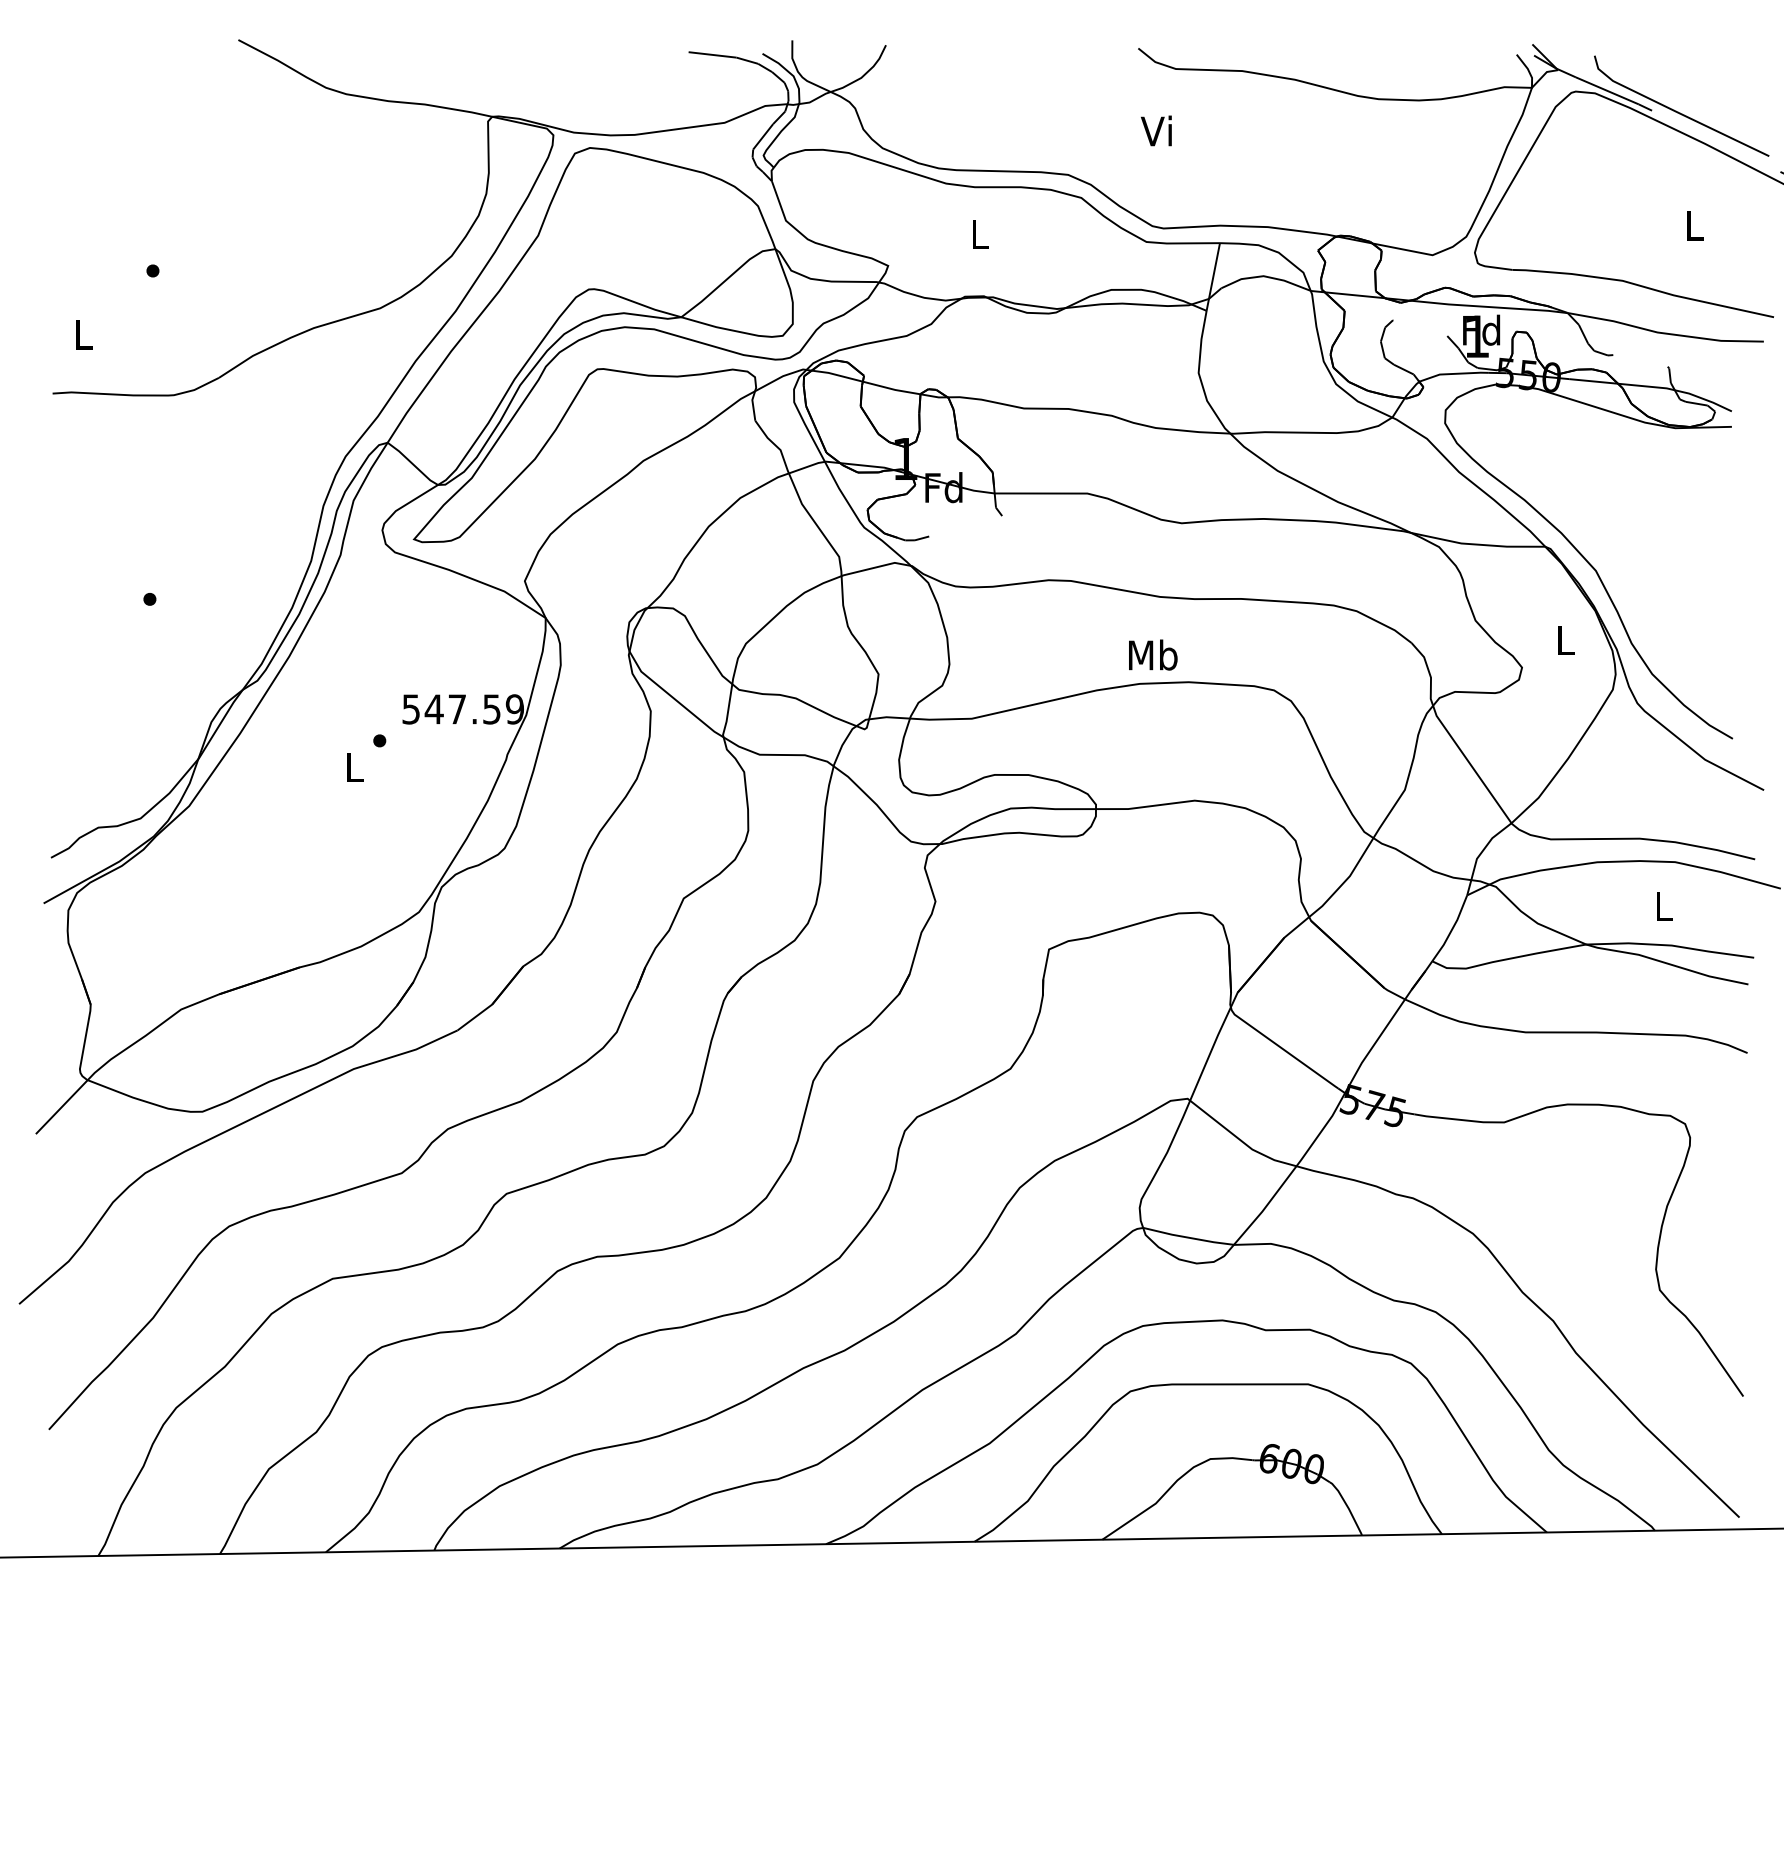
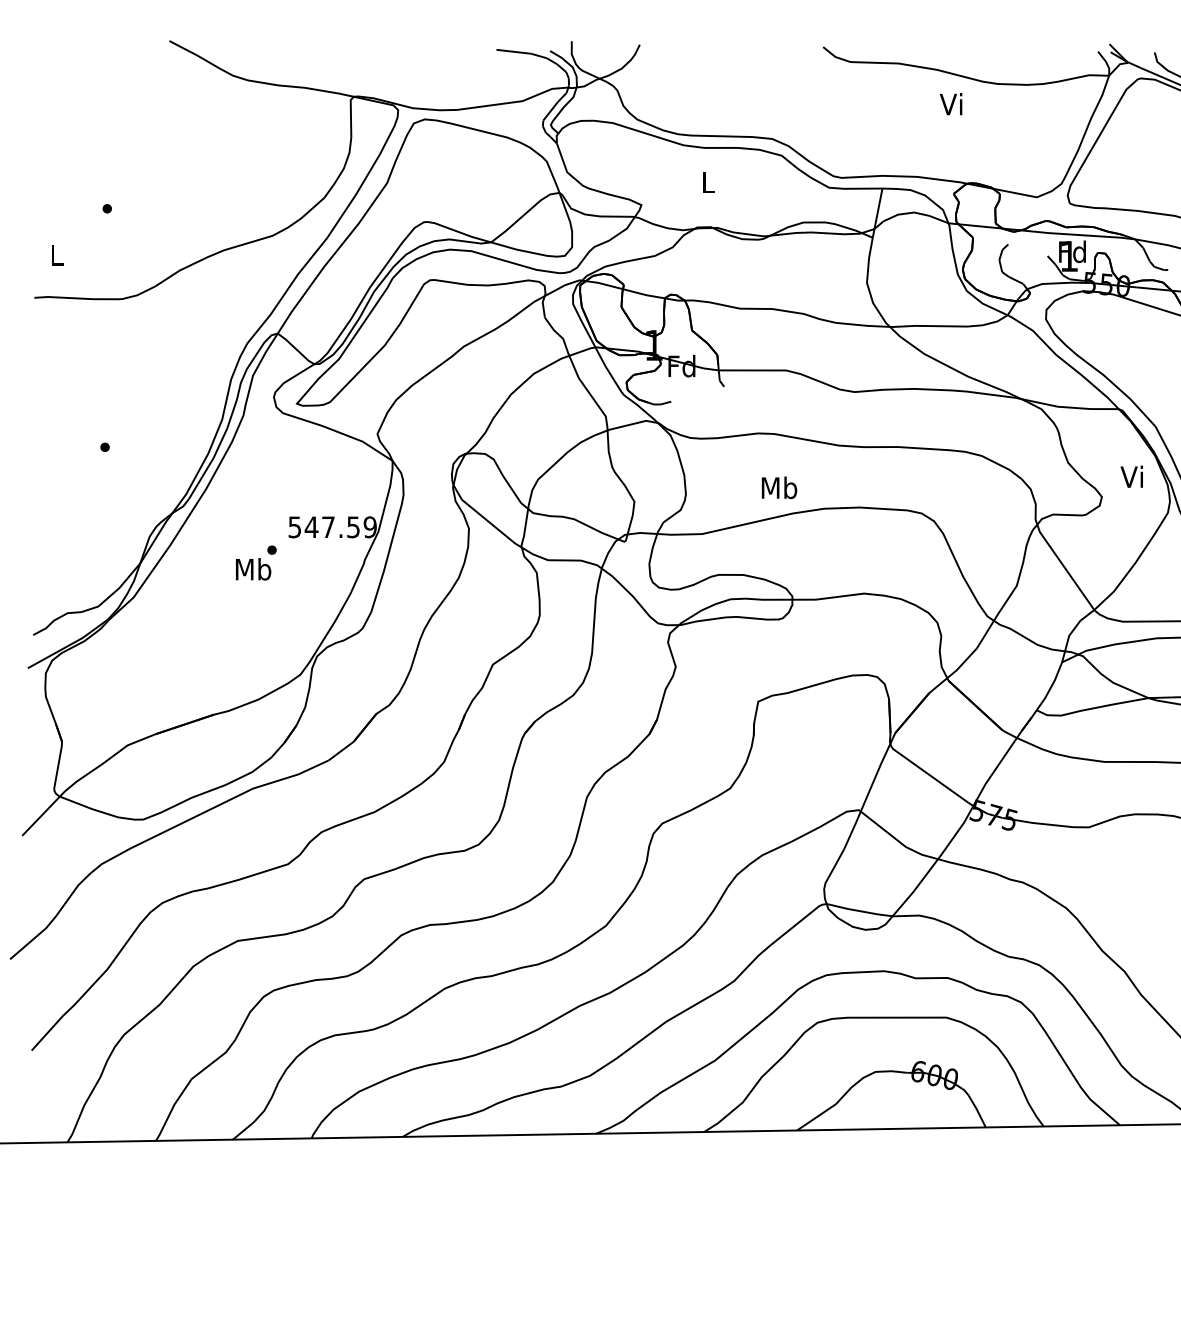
text: (1156, 130) -> (951, 103), moved
text: (1562, 639) -> (1131, 476), L -> Vi
text: (1153, 654) -> (779, 487), moved
text: (354, 766) -> (253, 568), L -> Mb

